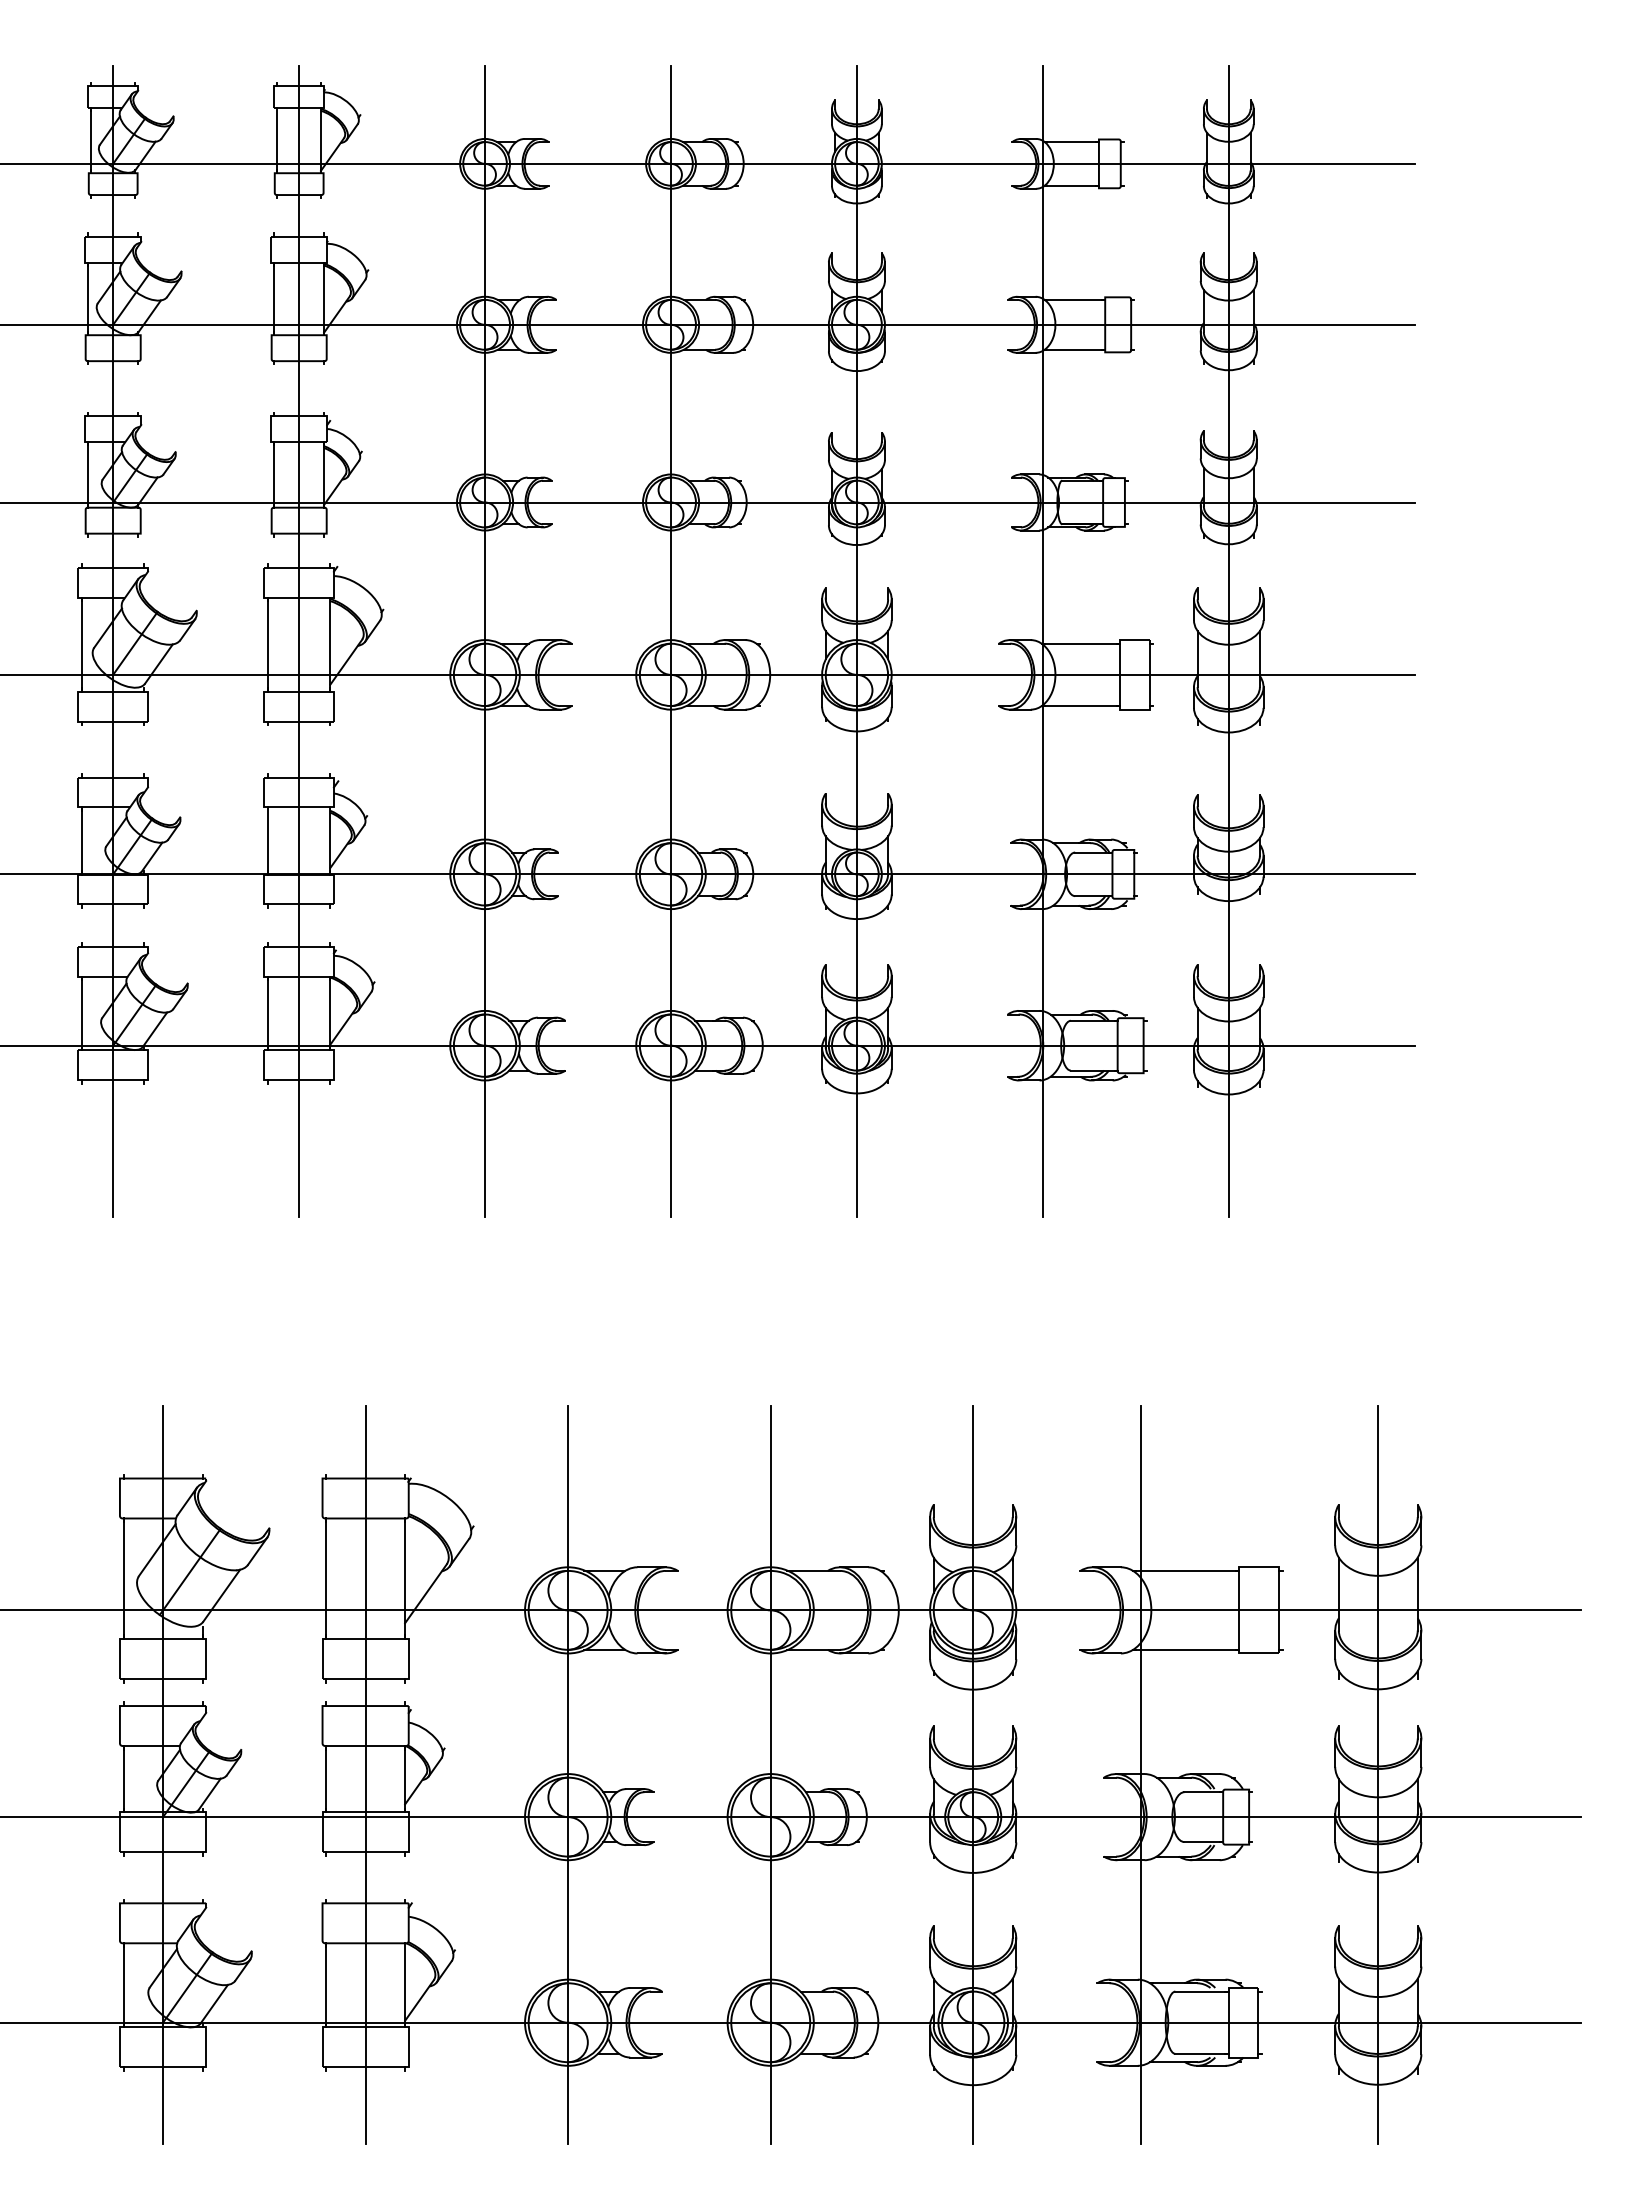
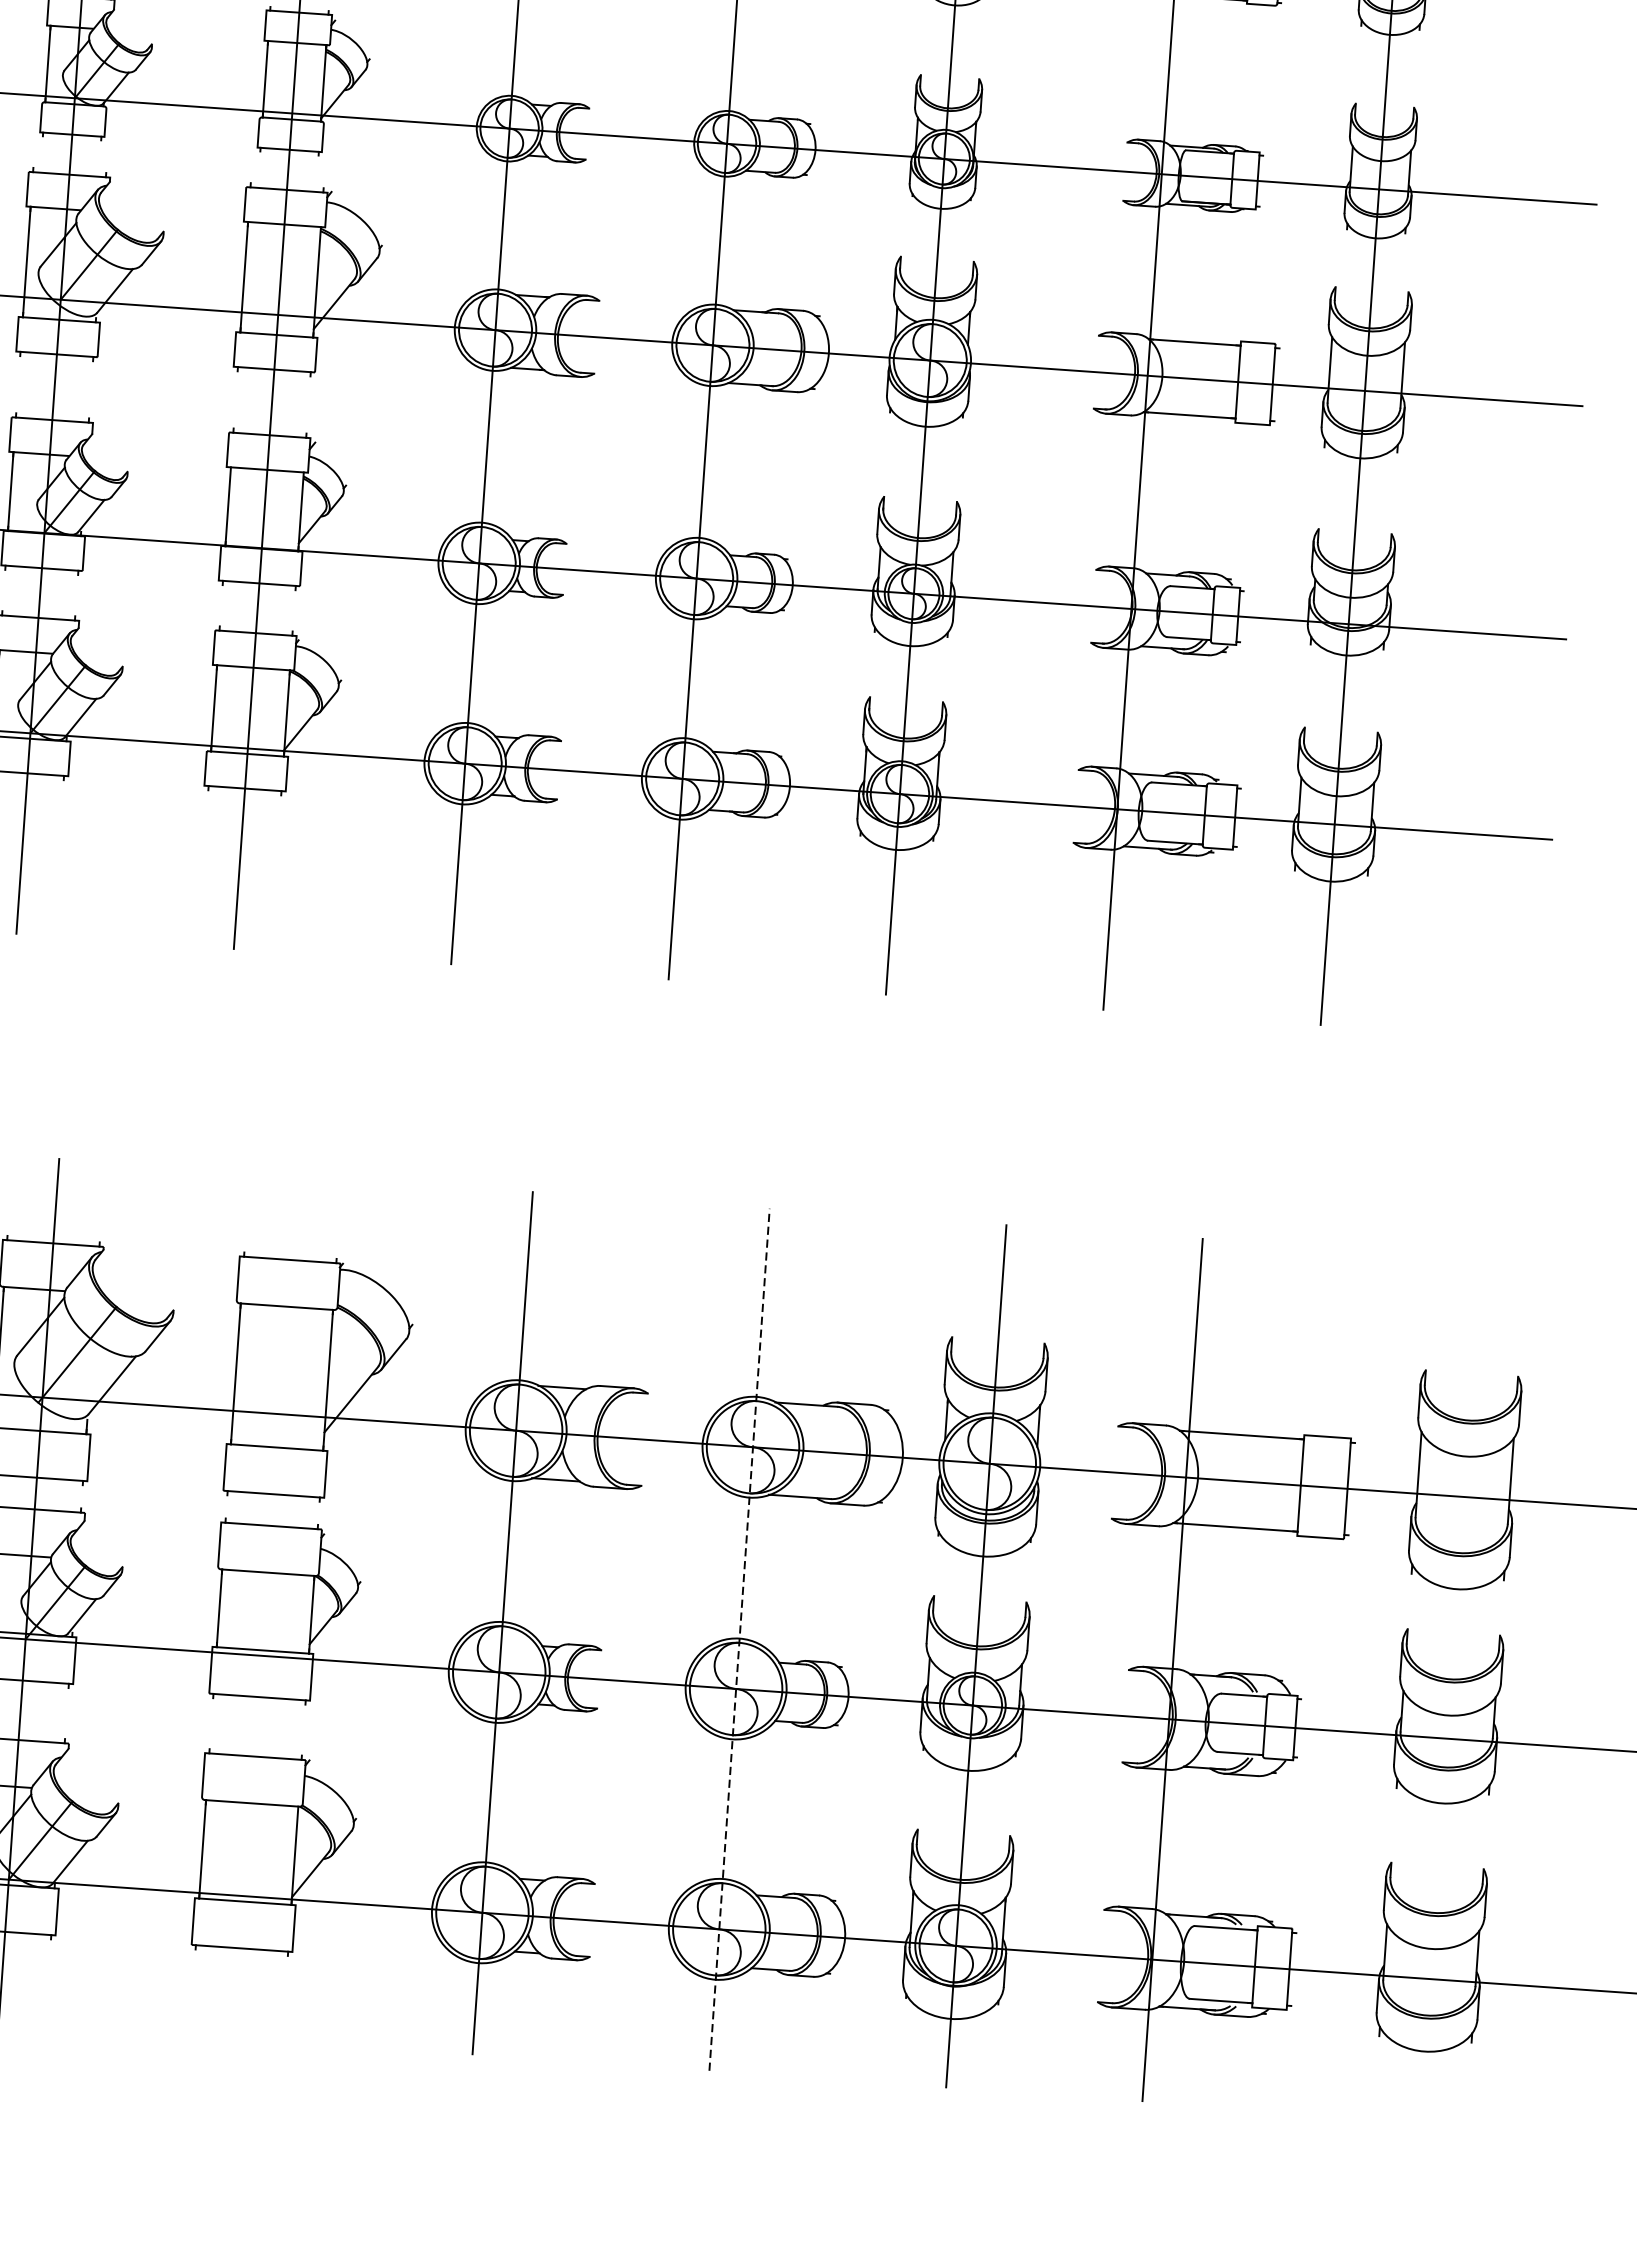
line: (365, 1774) -> (265, 1606), removed
line: (1378, 1774) -> (1450, 1688), removed
line: (770, 1775) -> (739, 1640), solid -> dashed

